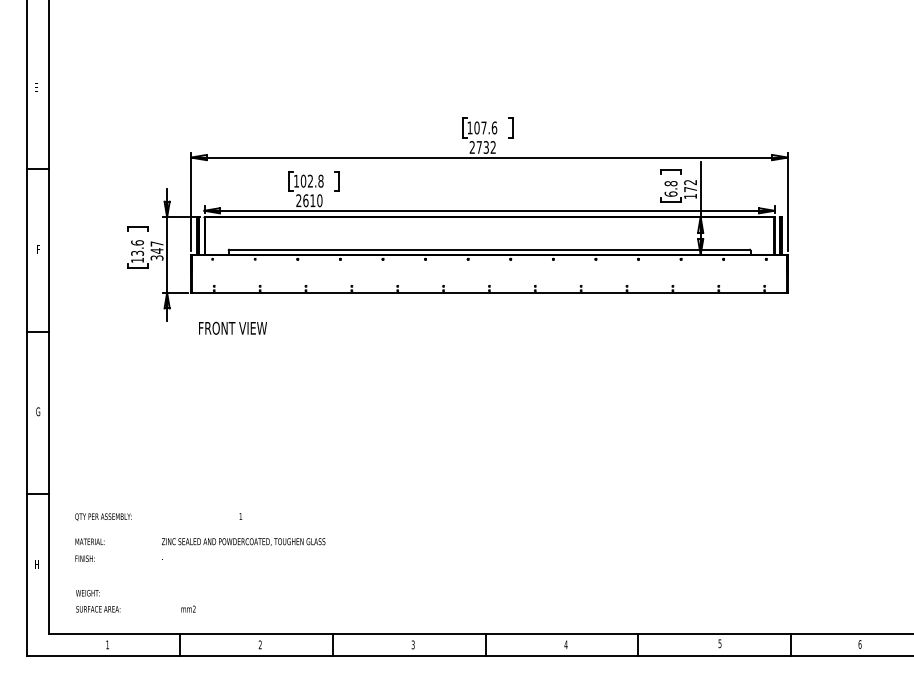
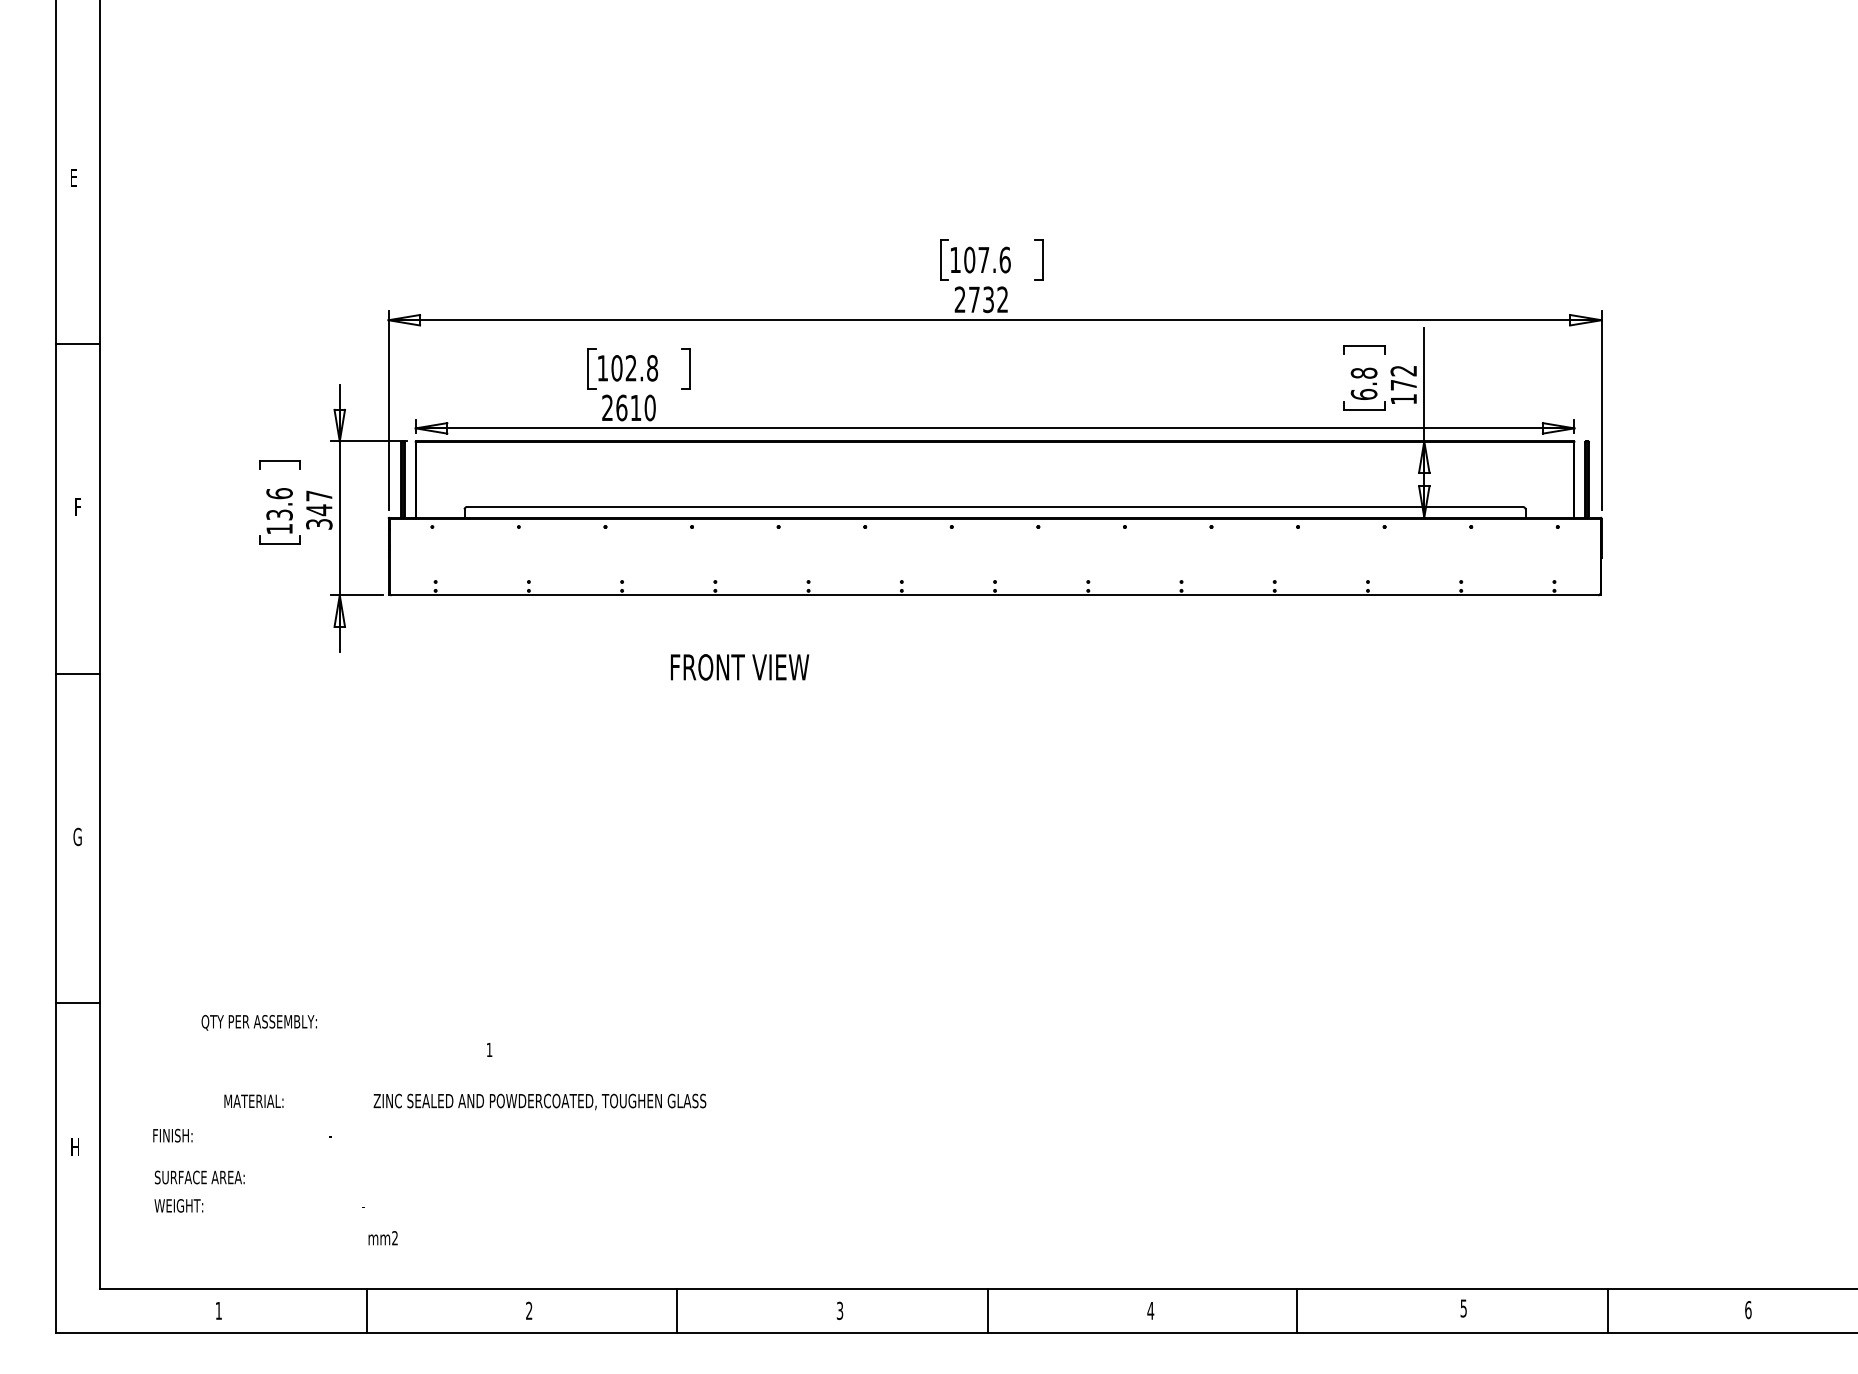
text: (232, 327) -> (738, 665), moved
text: (103, 516) -> (259, 1021), moved
text: (89, 541) -> (253, 1100), moved
text: (243, 541) -> (539, 1100), moved
text: (98, 609) -> (200, 1177), moved

